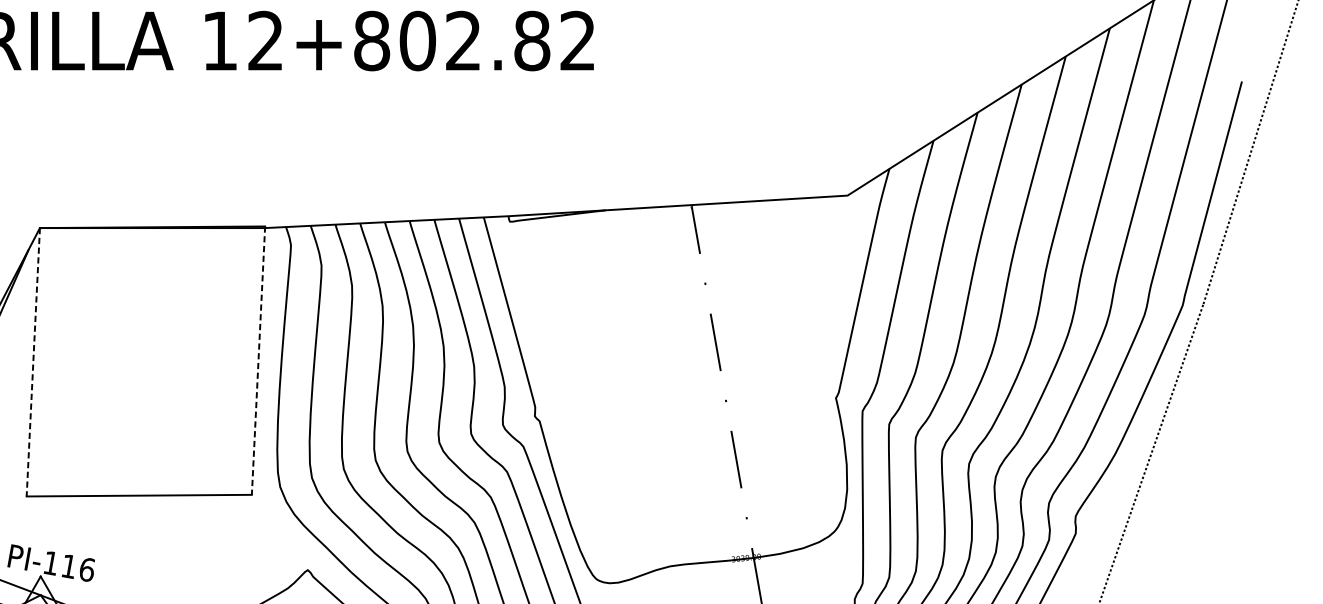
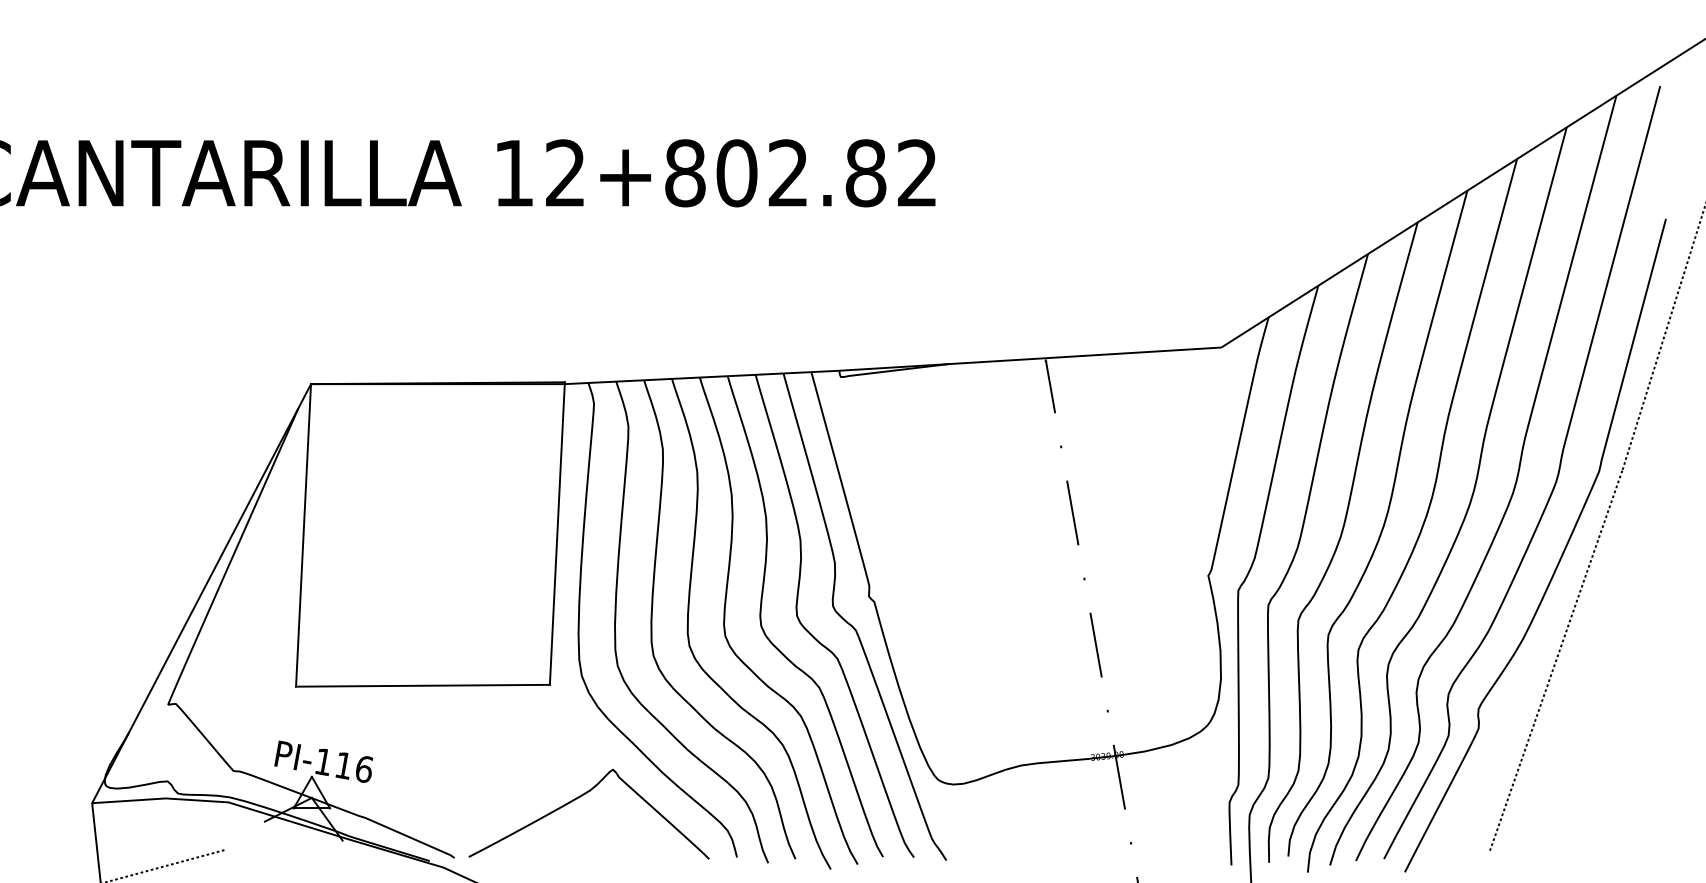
line: (258, 361) -> (557, 534), dashed -> solid
line: (33, 362) -> (303, 535), dashed -> solid

